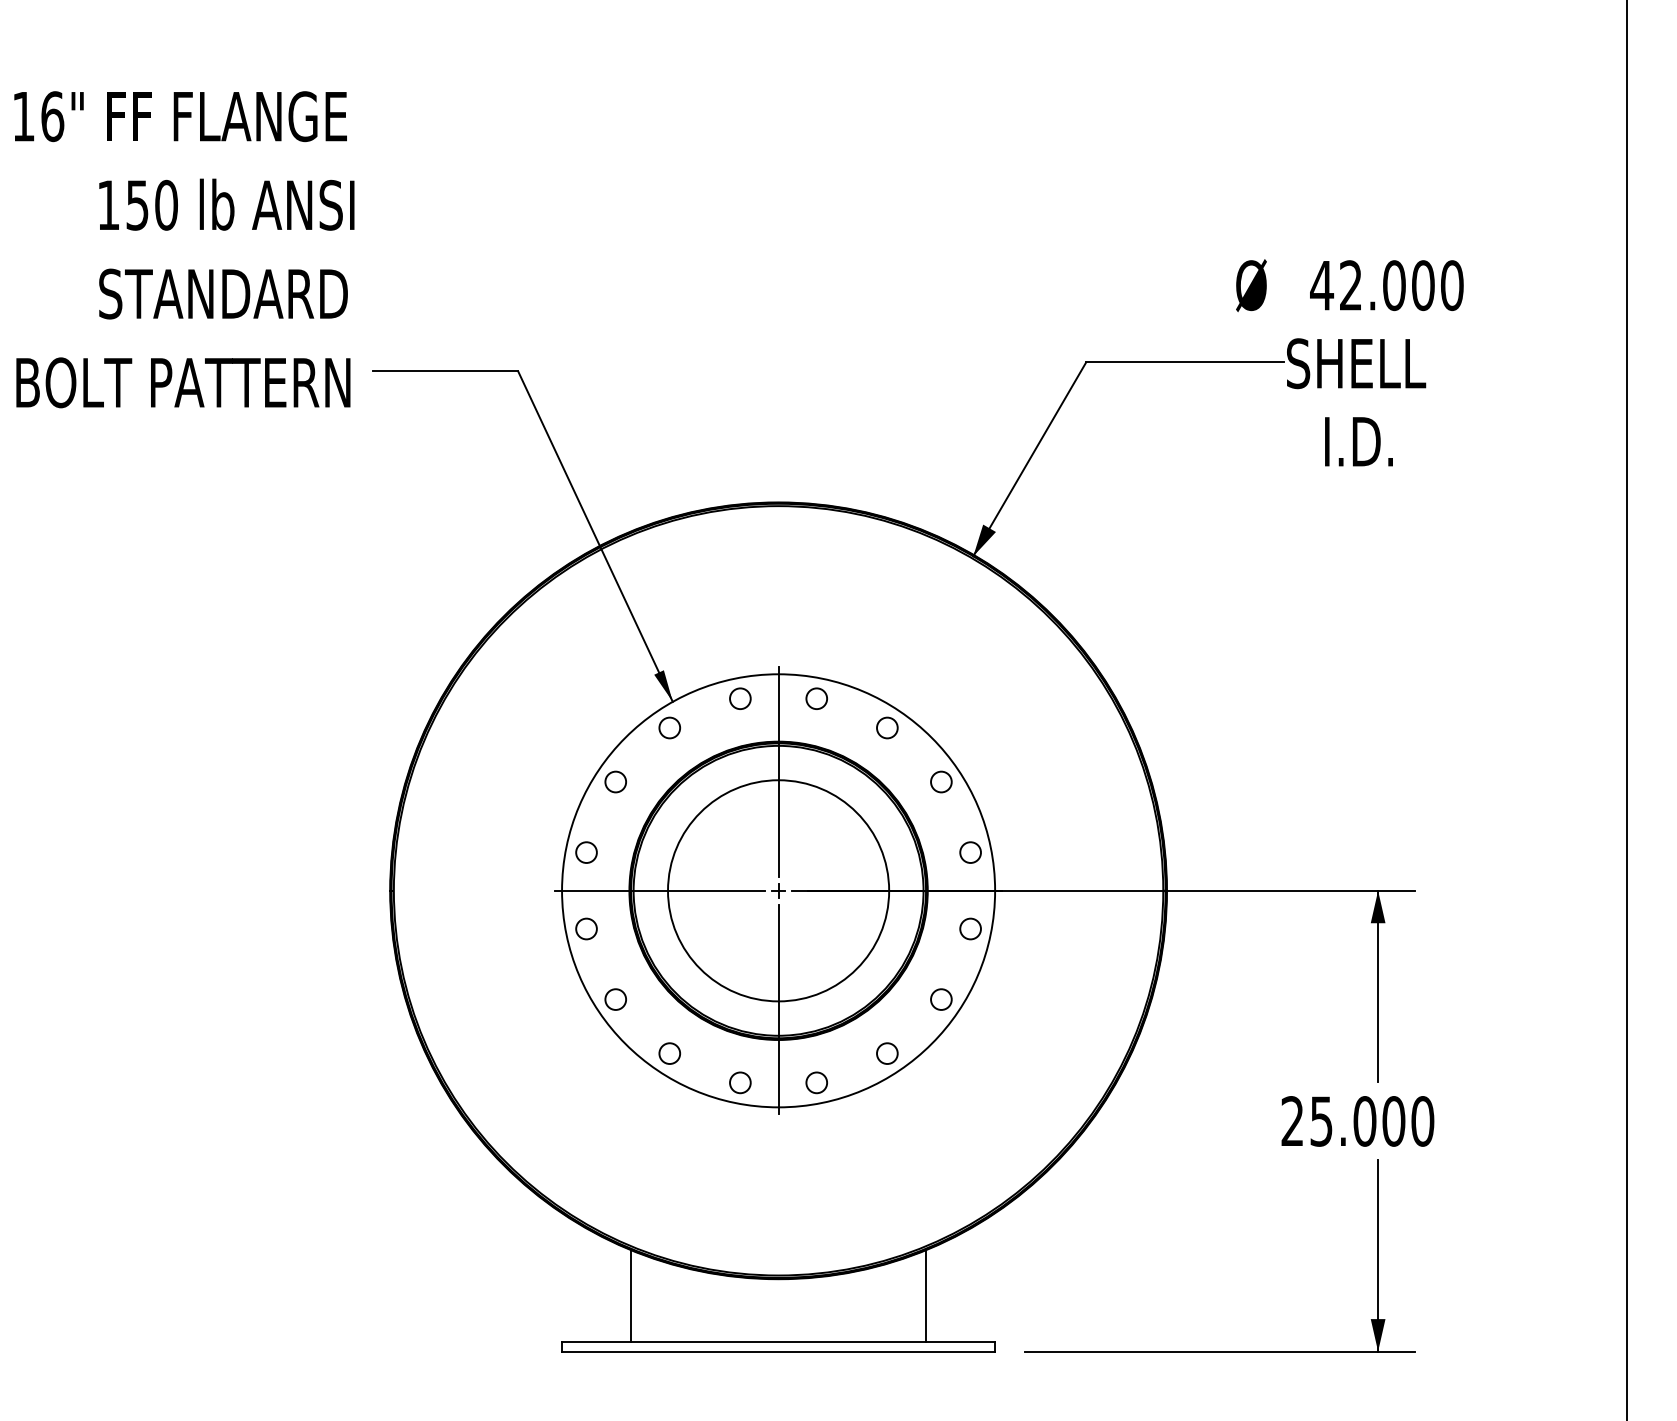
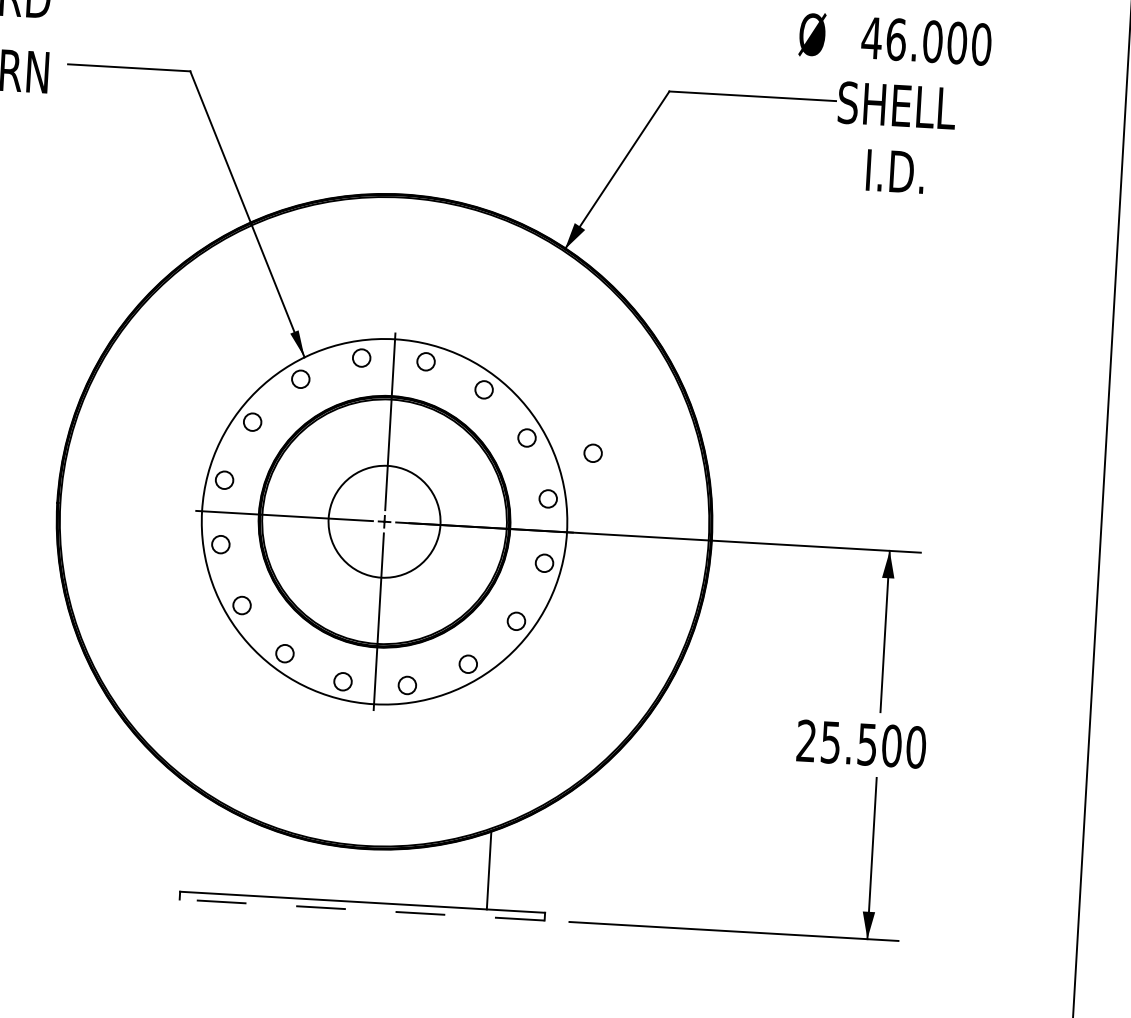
text: (1350, 285) -> (895, 39), 42.000 -> 46.000
circle: (1020, 795) -> (593, 453), added
circle: (778, 890) -> (384, 521), size x0.6
text: (1364, 1121) -> (867, 744), 25.000 -> 25.500
line: (631, 1296) -> (240, 856), removed
line: (778, 1351) -> (362, 909), solid -> dashed

